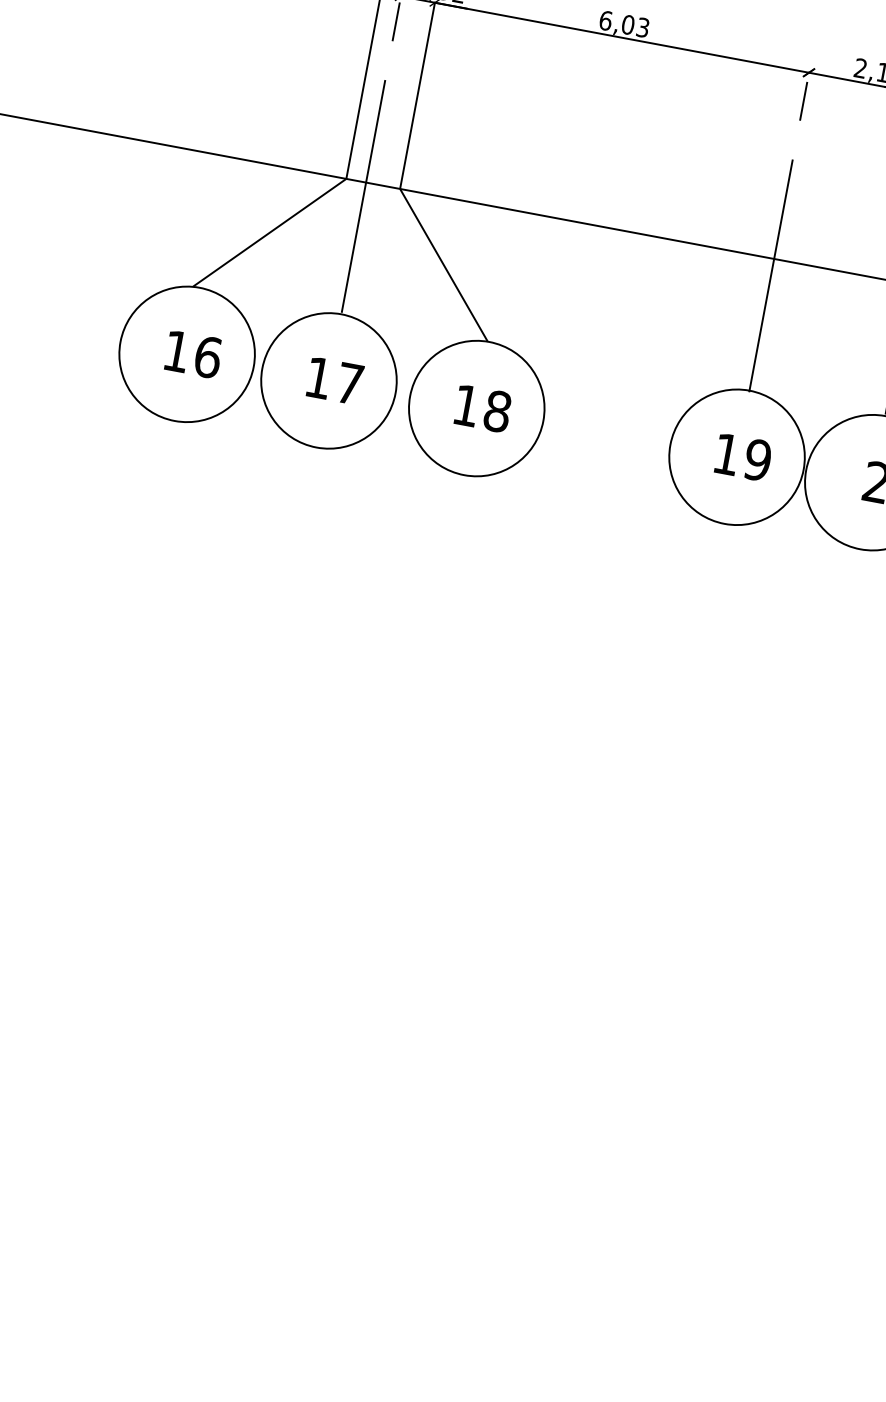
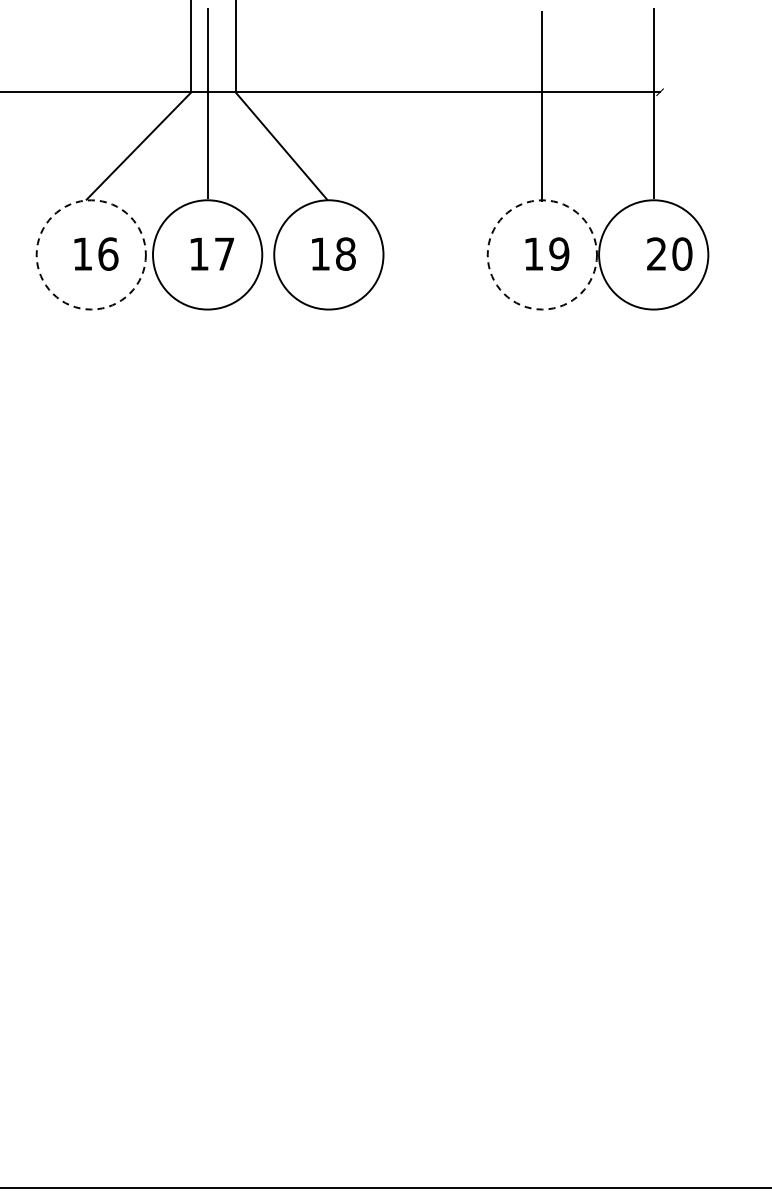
circle: (186, 353) -> (90, 254), solid -> dashed
circle: (736, 456) -> (541, 254), solid -> dashed

